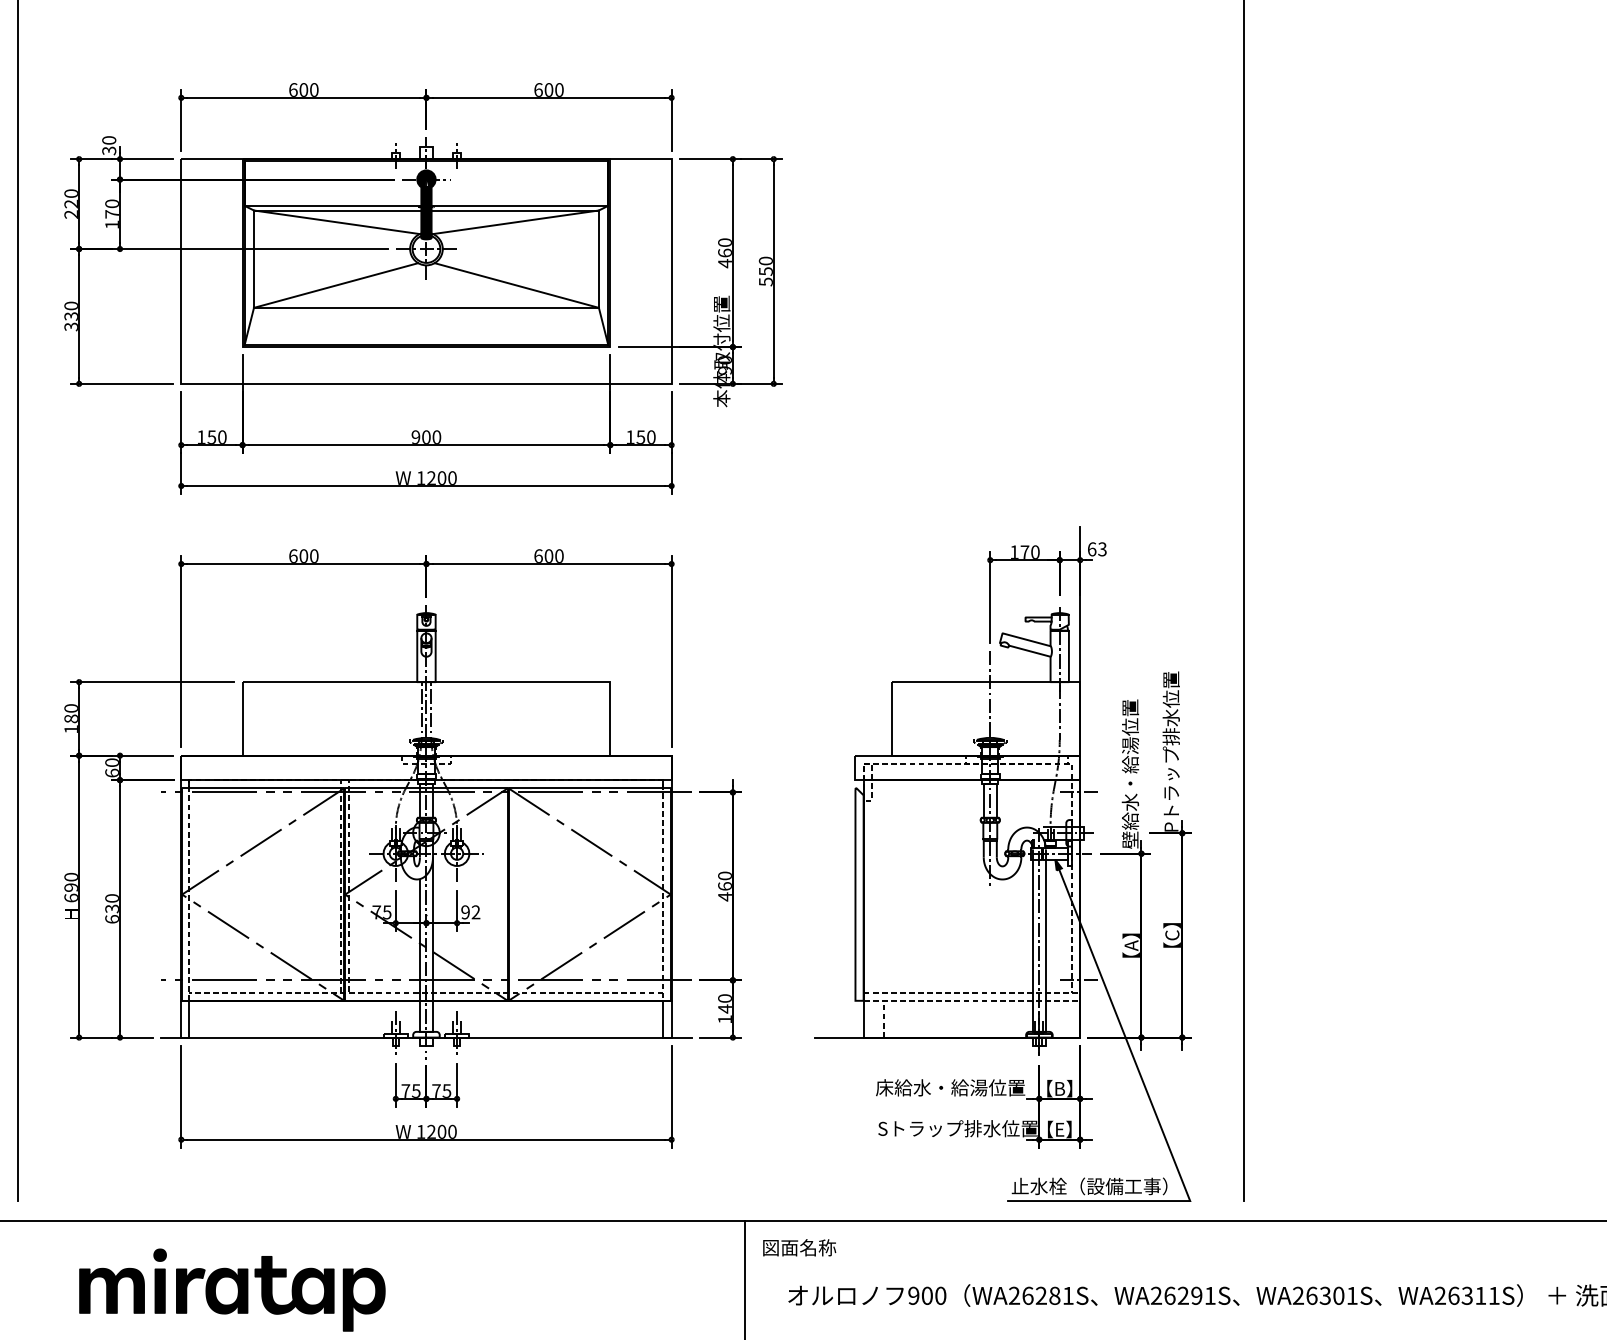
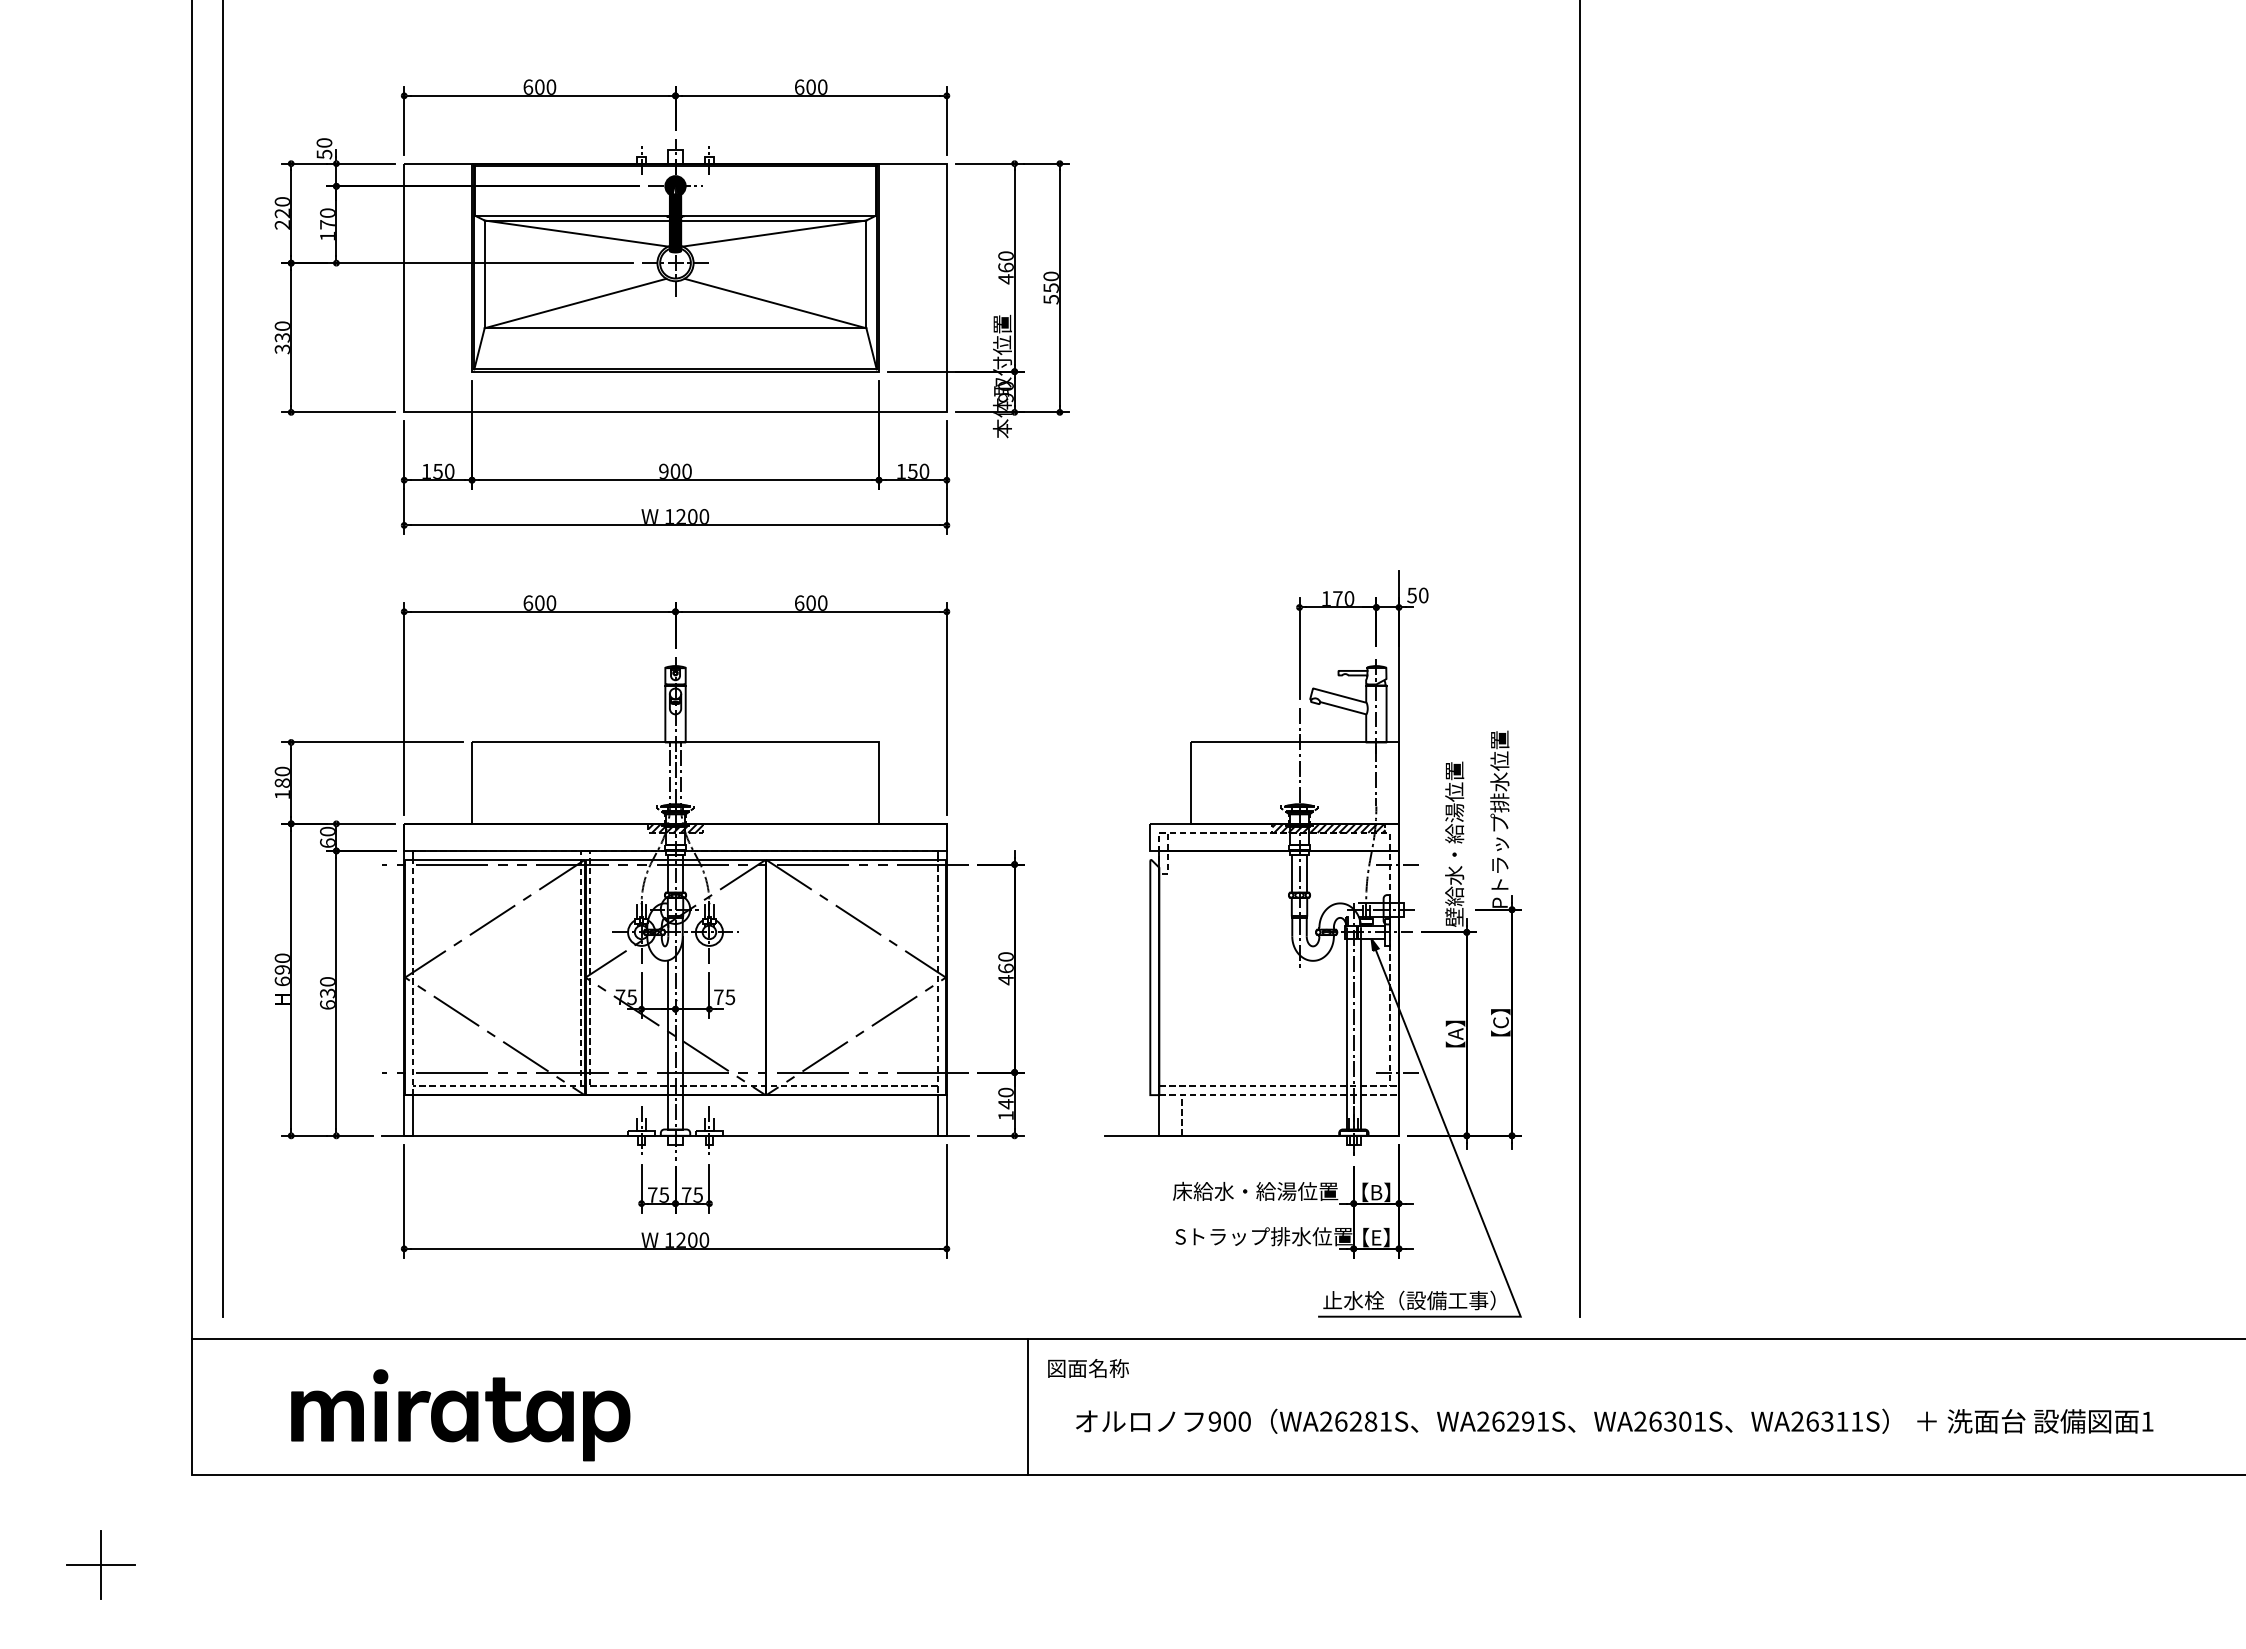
text: (108, 149) -> (323, 153), 30 -> 50
text: (1096, 549) -> (1417, 595), 63 -> 50
hatch: (426, 758) -> (675, 827), added
hatch: (1016, 758) -> (1328, 827), added
text: (470, 912) -> (724, 997), 92 -> 75

